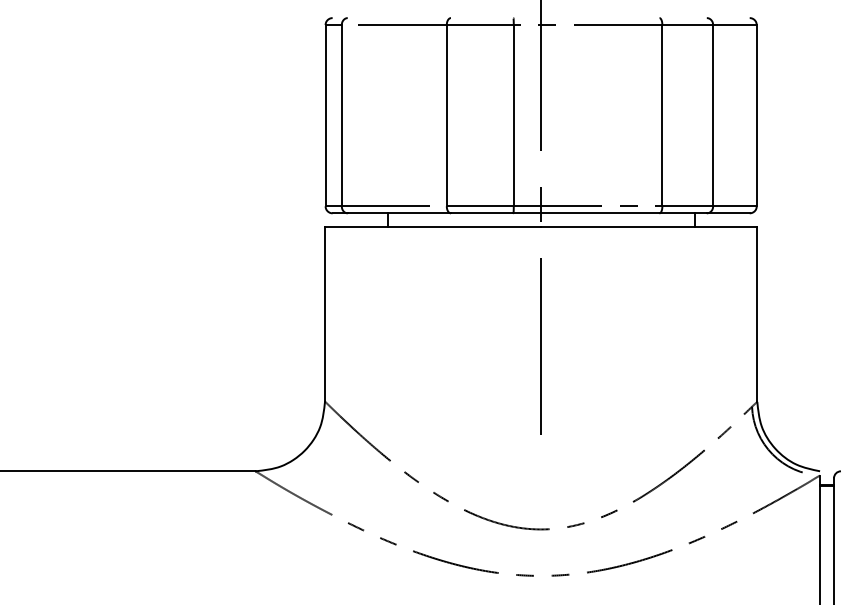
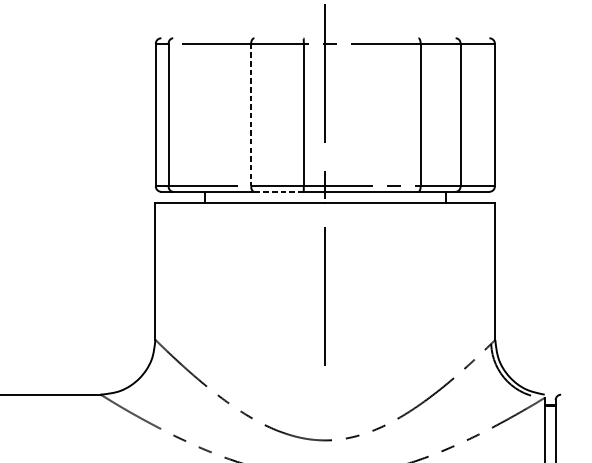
line: (446, 115) -> (250, 114), solid -> dashed
line: (481, 213) -> (278, 191), solid -> dashed

